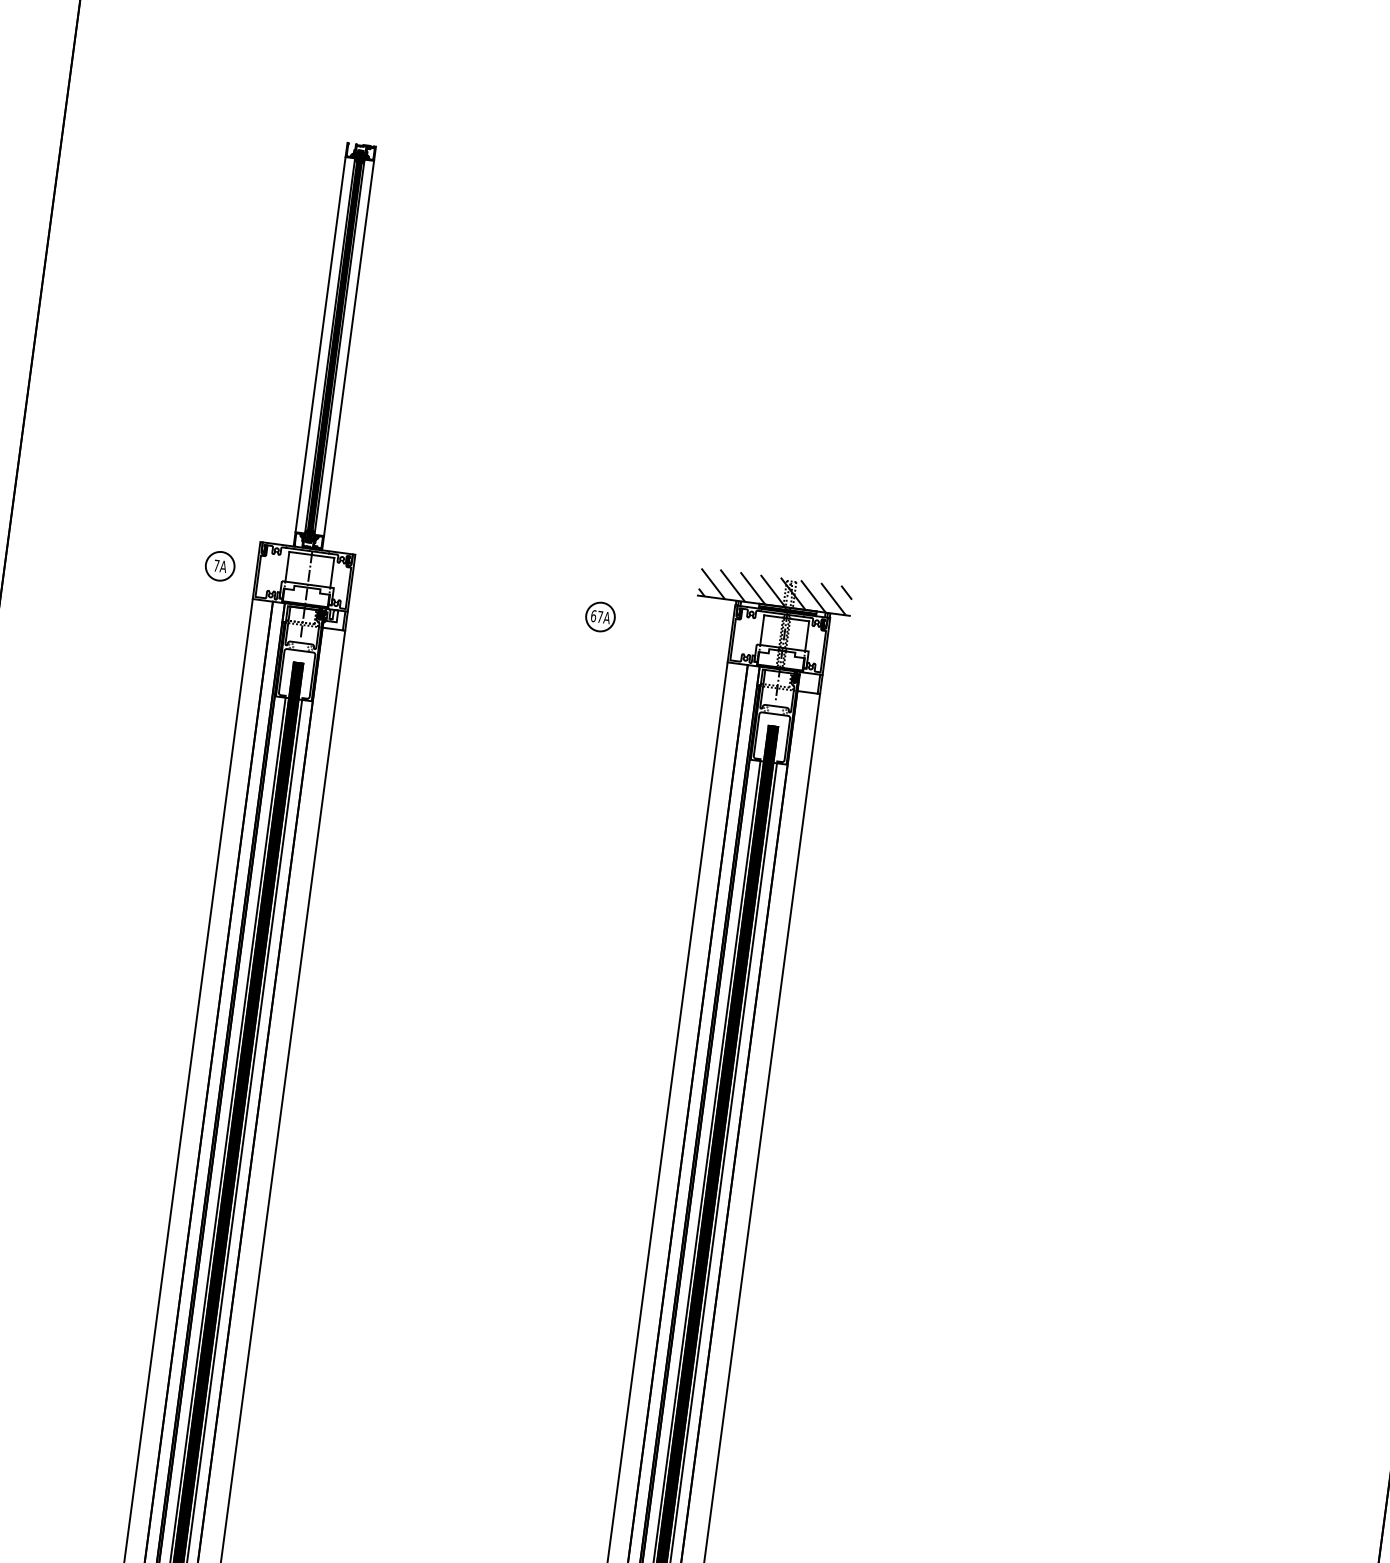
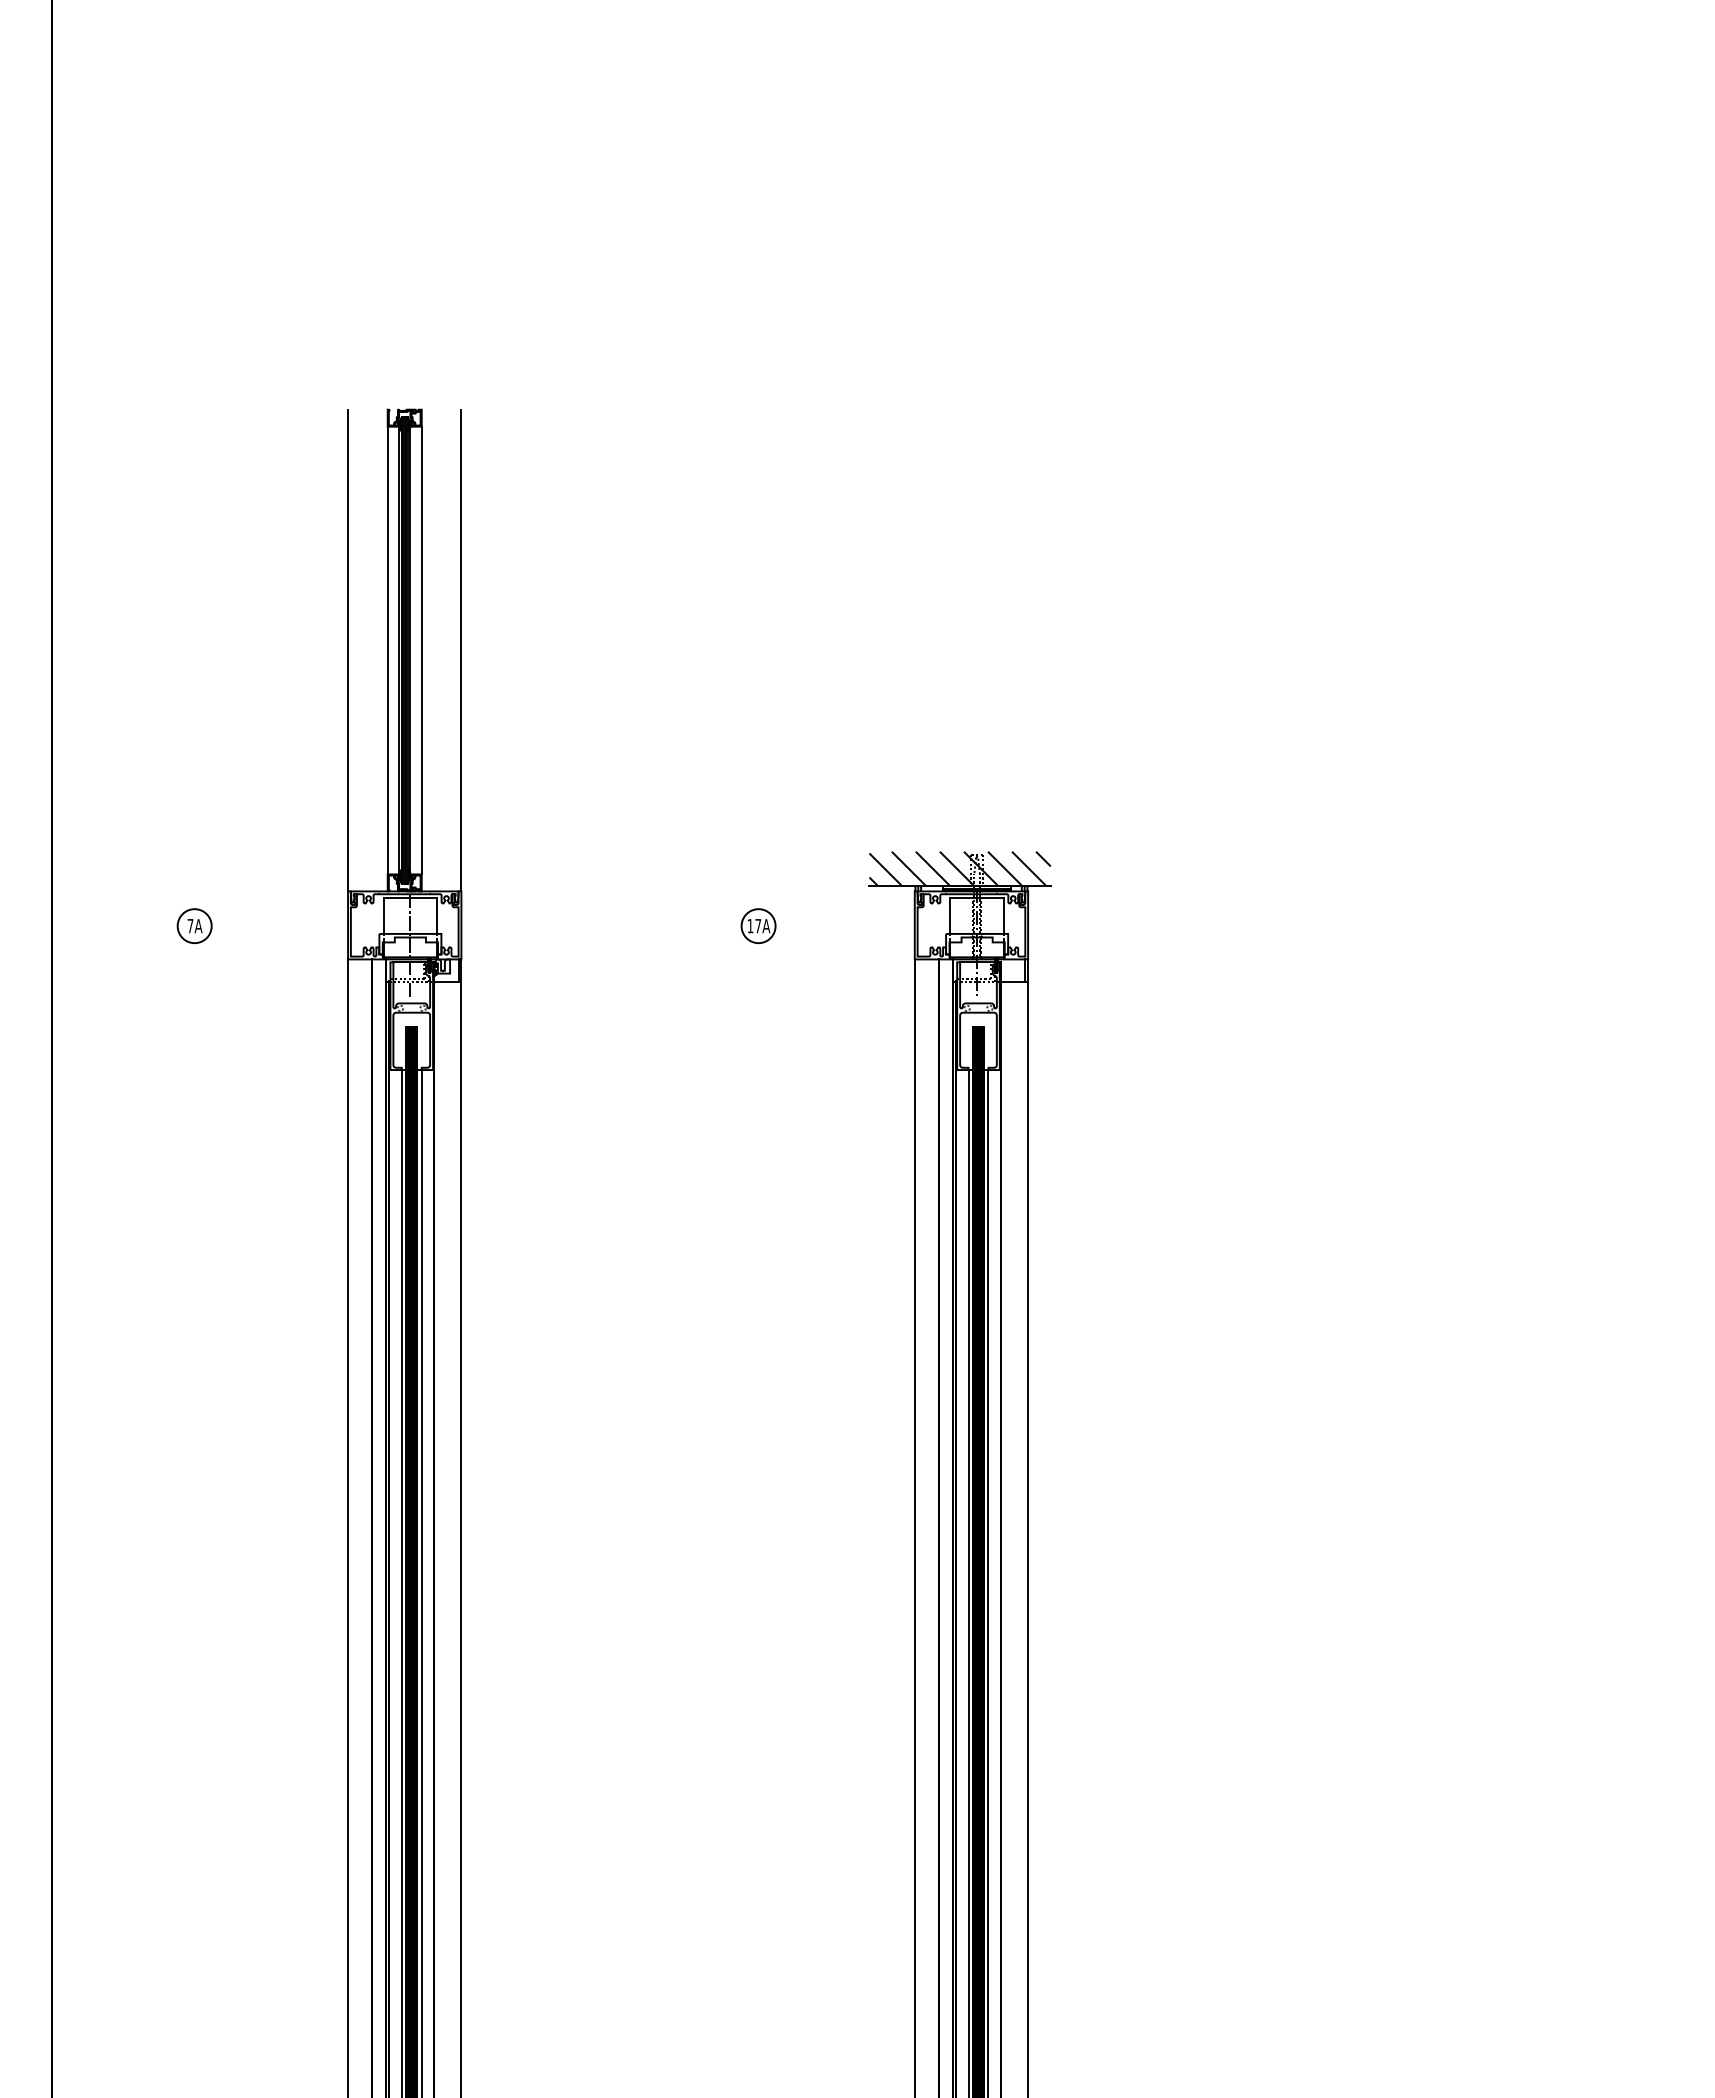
line: (287, 340) -> (348, 650), added
line: (382, 352) -> (461, 650), added
part: (219, 566) -> (194, 926), moved
text: (593, 615) -> (750, 925), 67A -> 17A

